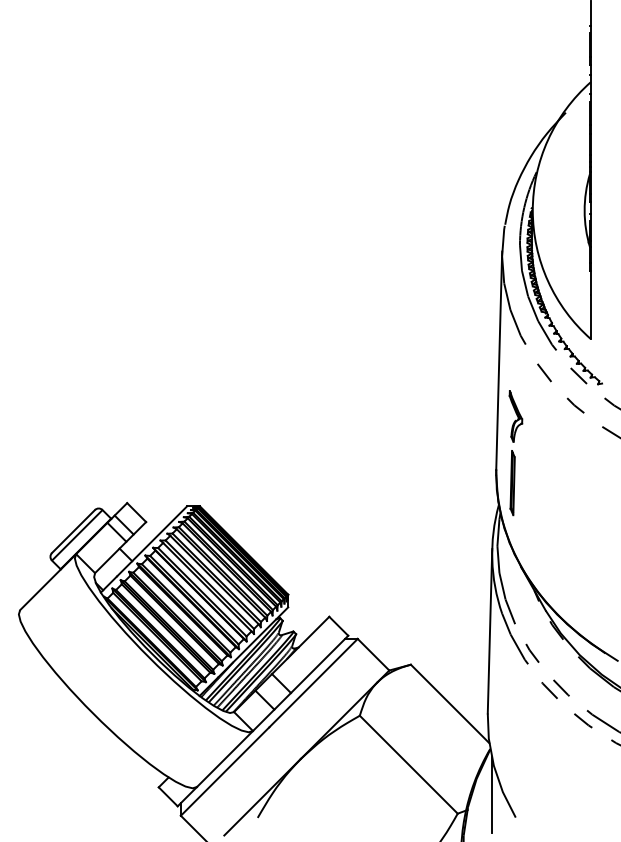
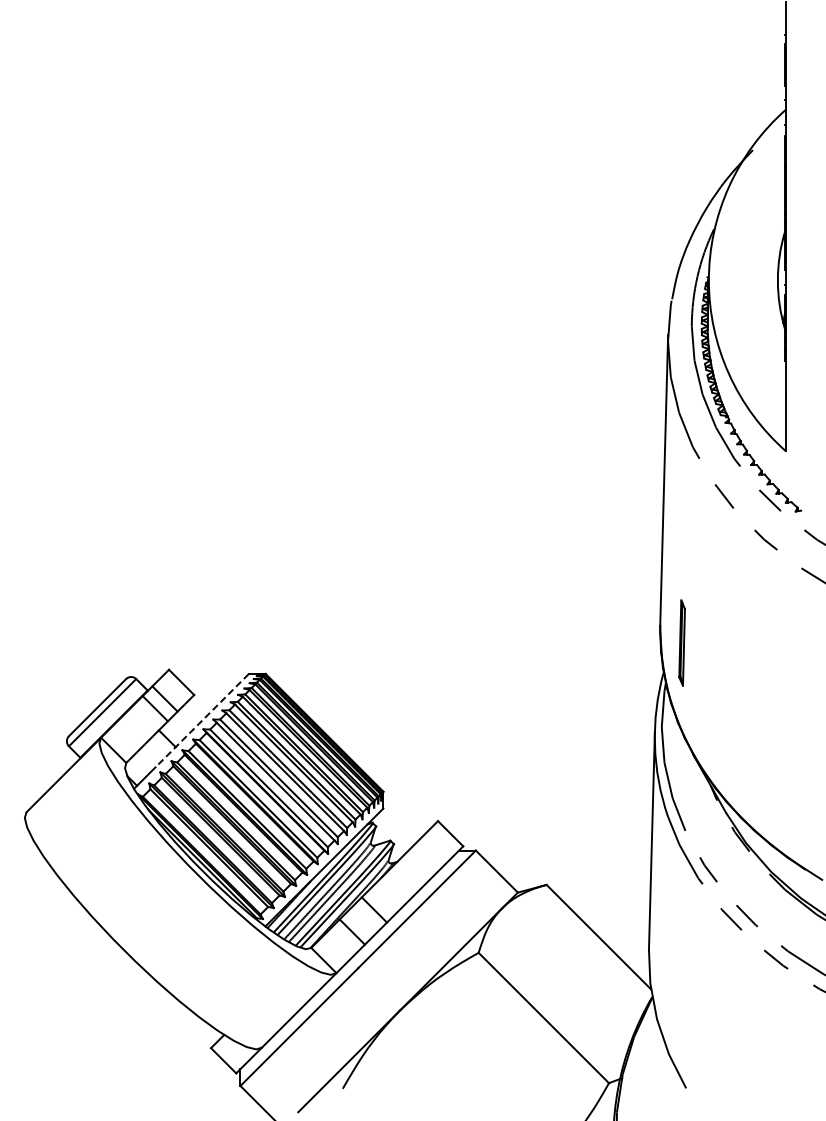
part: (515, 416) -> (686, 554), removed
line: (151, 541) -> (201, 721), solid -> dashed
line: (491, 794) -> (654, 1057), removed

